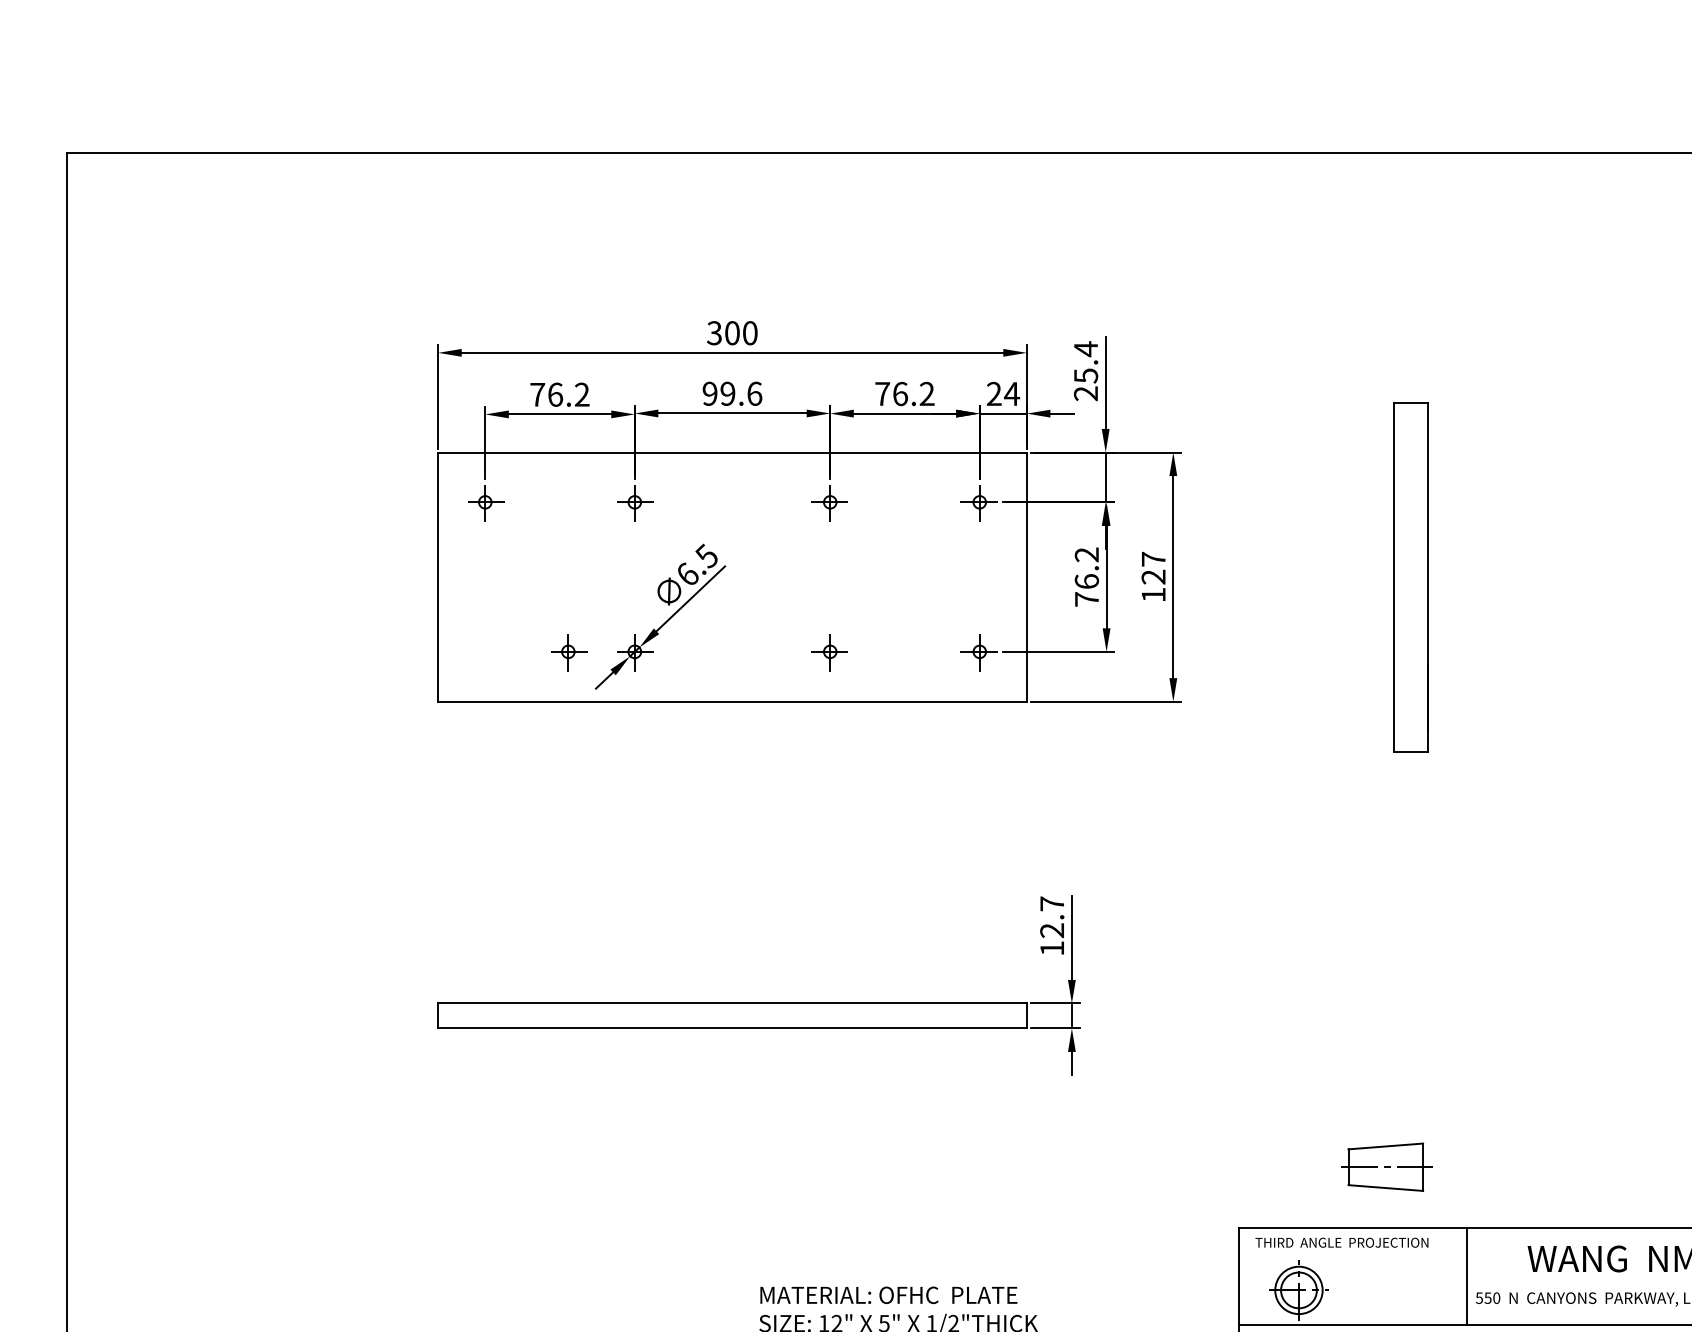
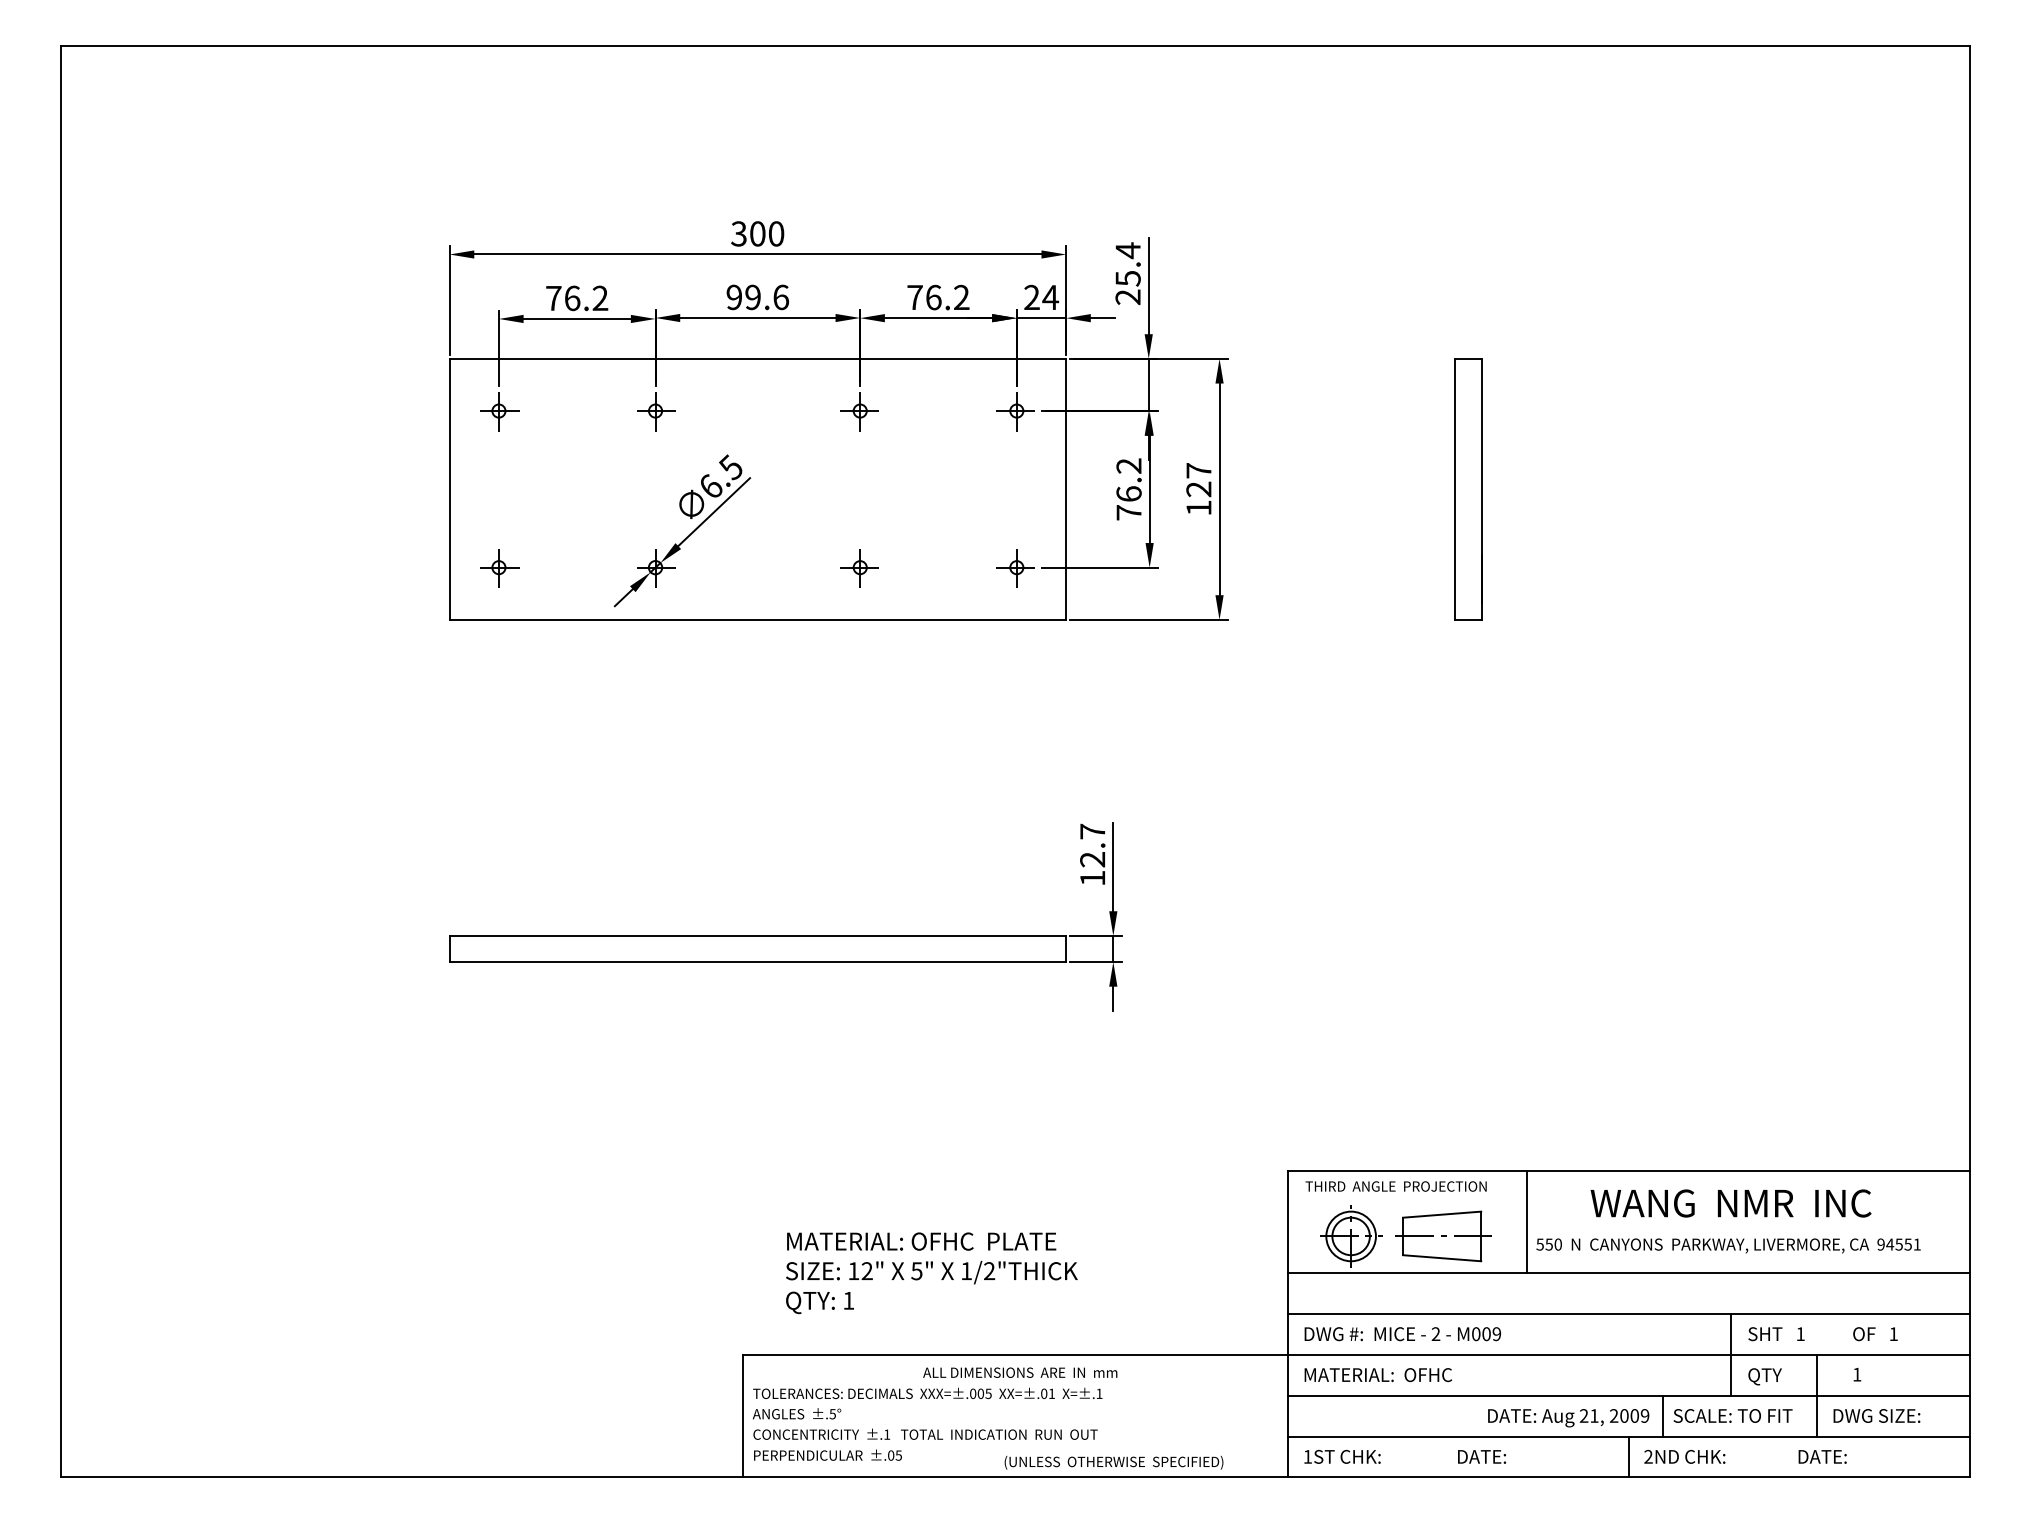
part: (1411, 577) -> (1468, 489), size x0.71
part: (568, 652) -> (499, 568), moved
part: (1387, 1167) -> (1443, 1236), moved

